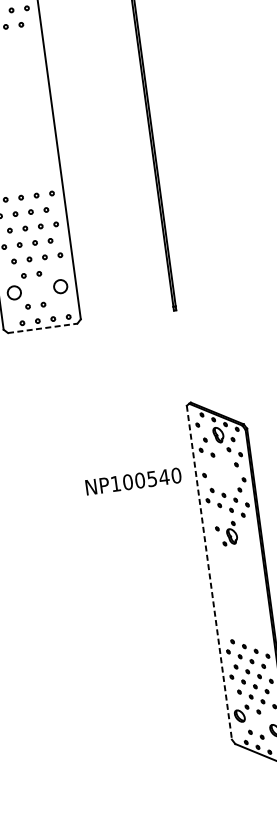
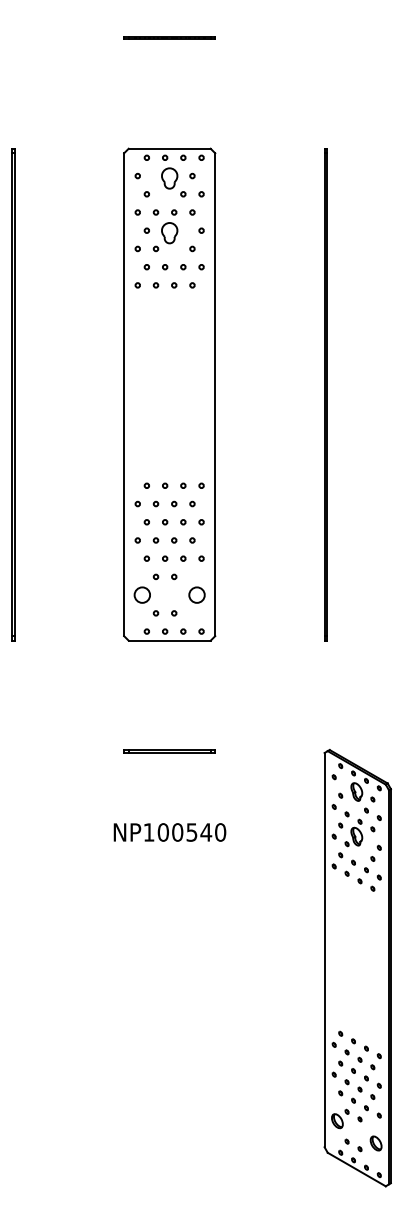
line: (42, 328) -> (169, 640), dashed -> solid
line: (55, 421) -> (169, 750), added
text: (133, 481) -> (169, 832), moved
part: (226, 533) -> (350, 832), moved
line: (209, 573) -> (324, 950), dashed -> solid

